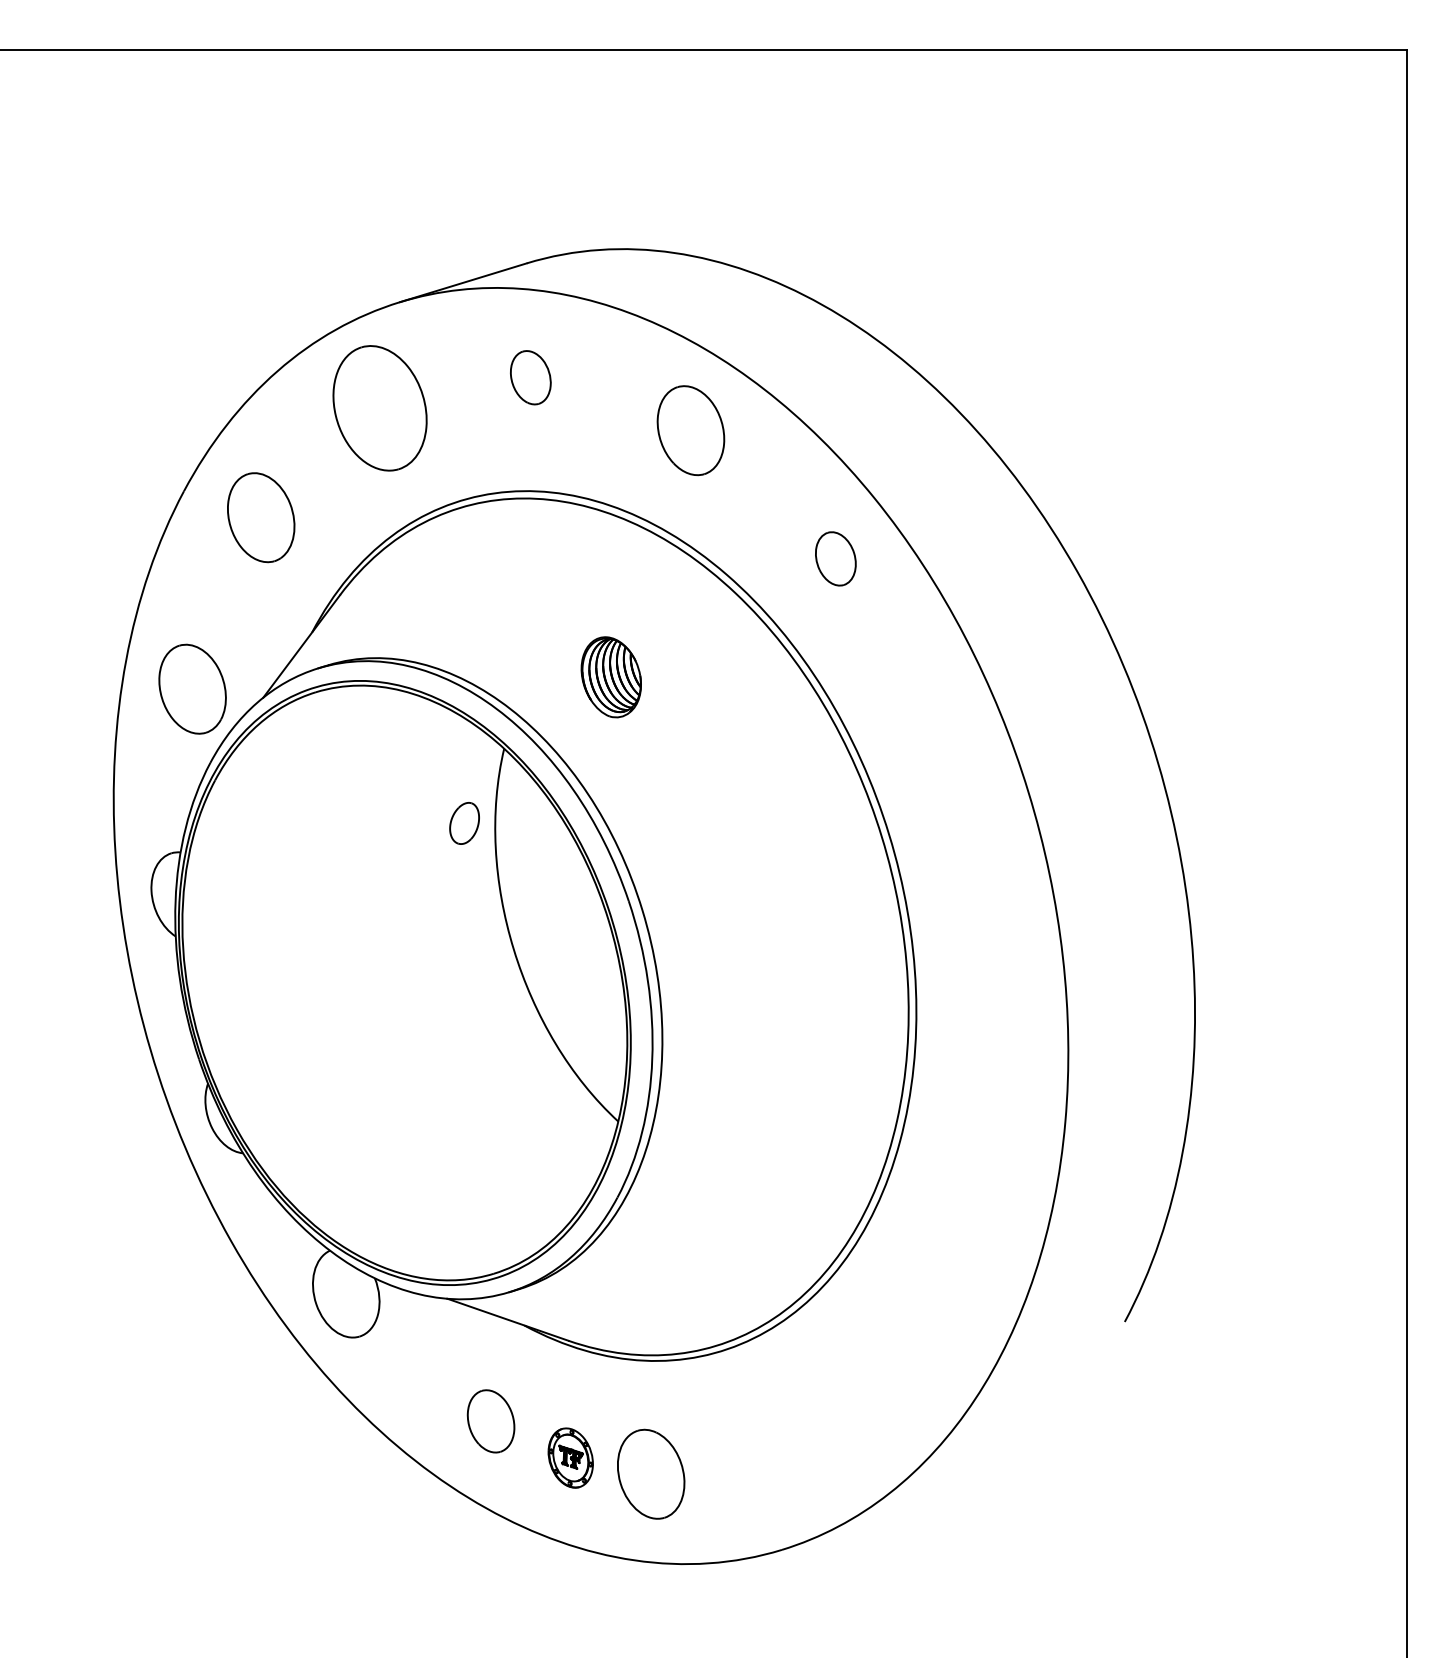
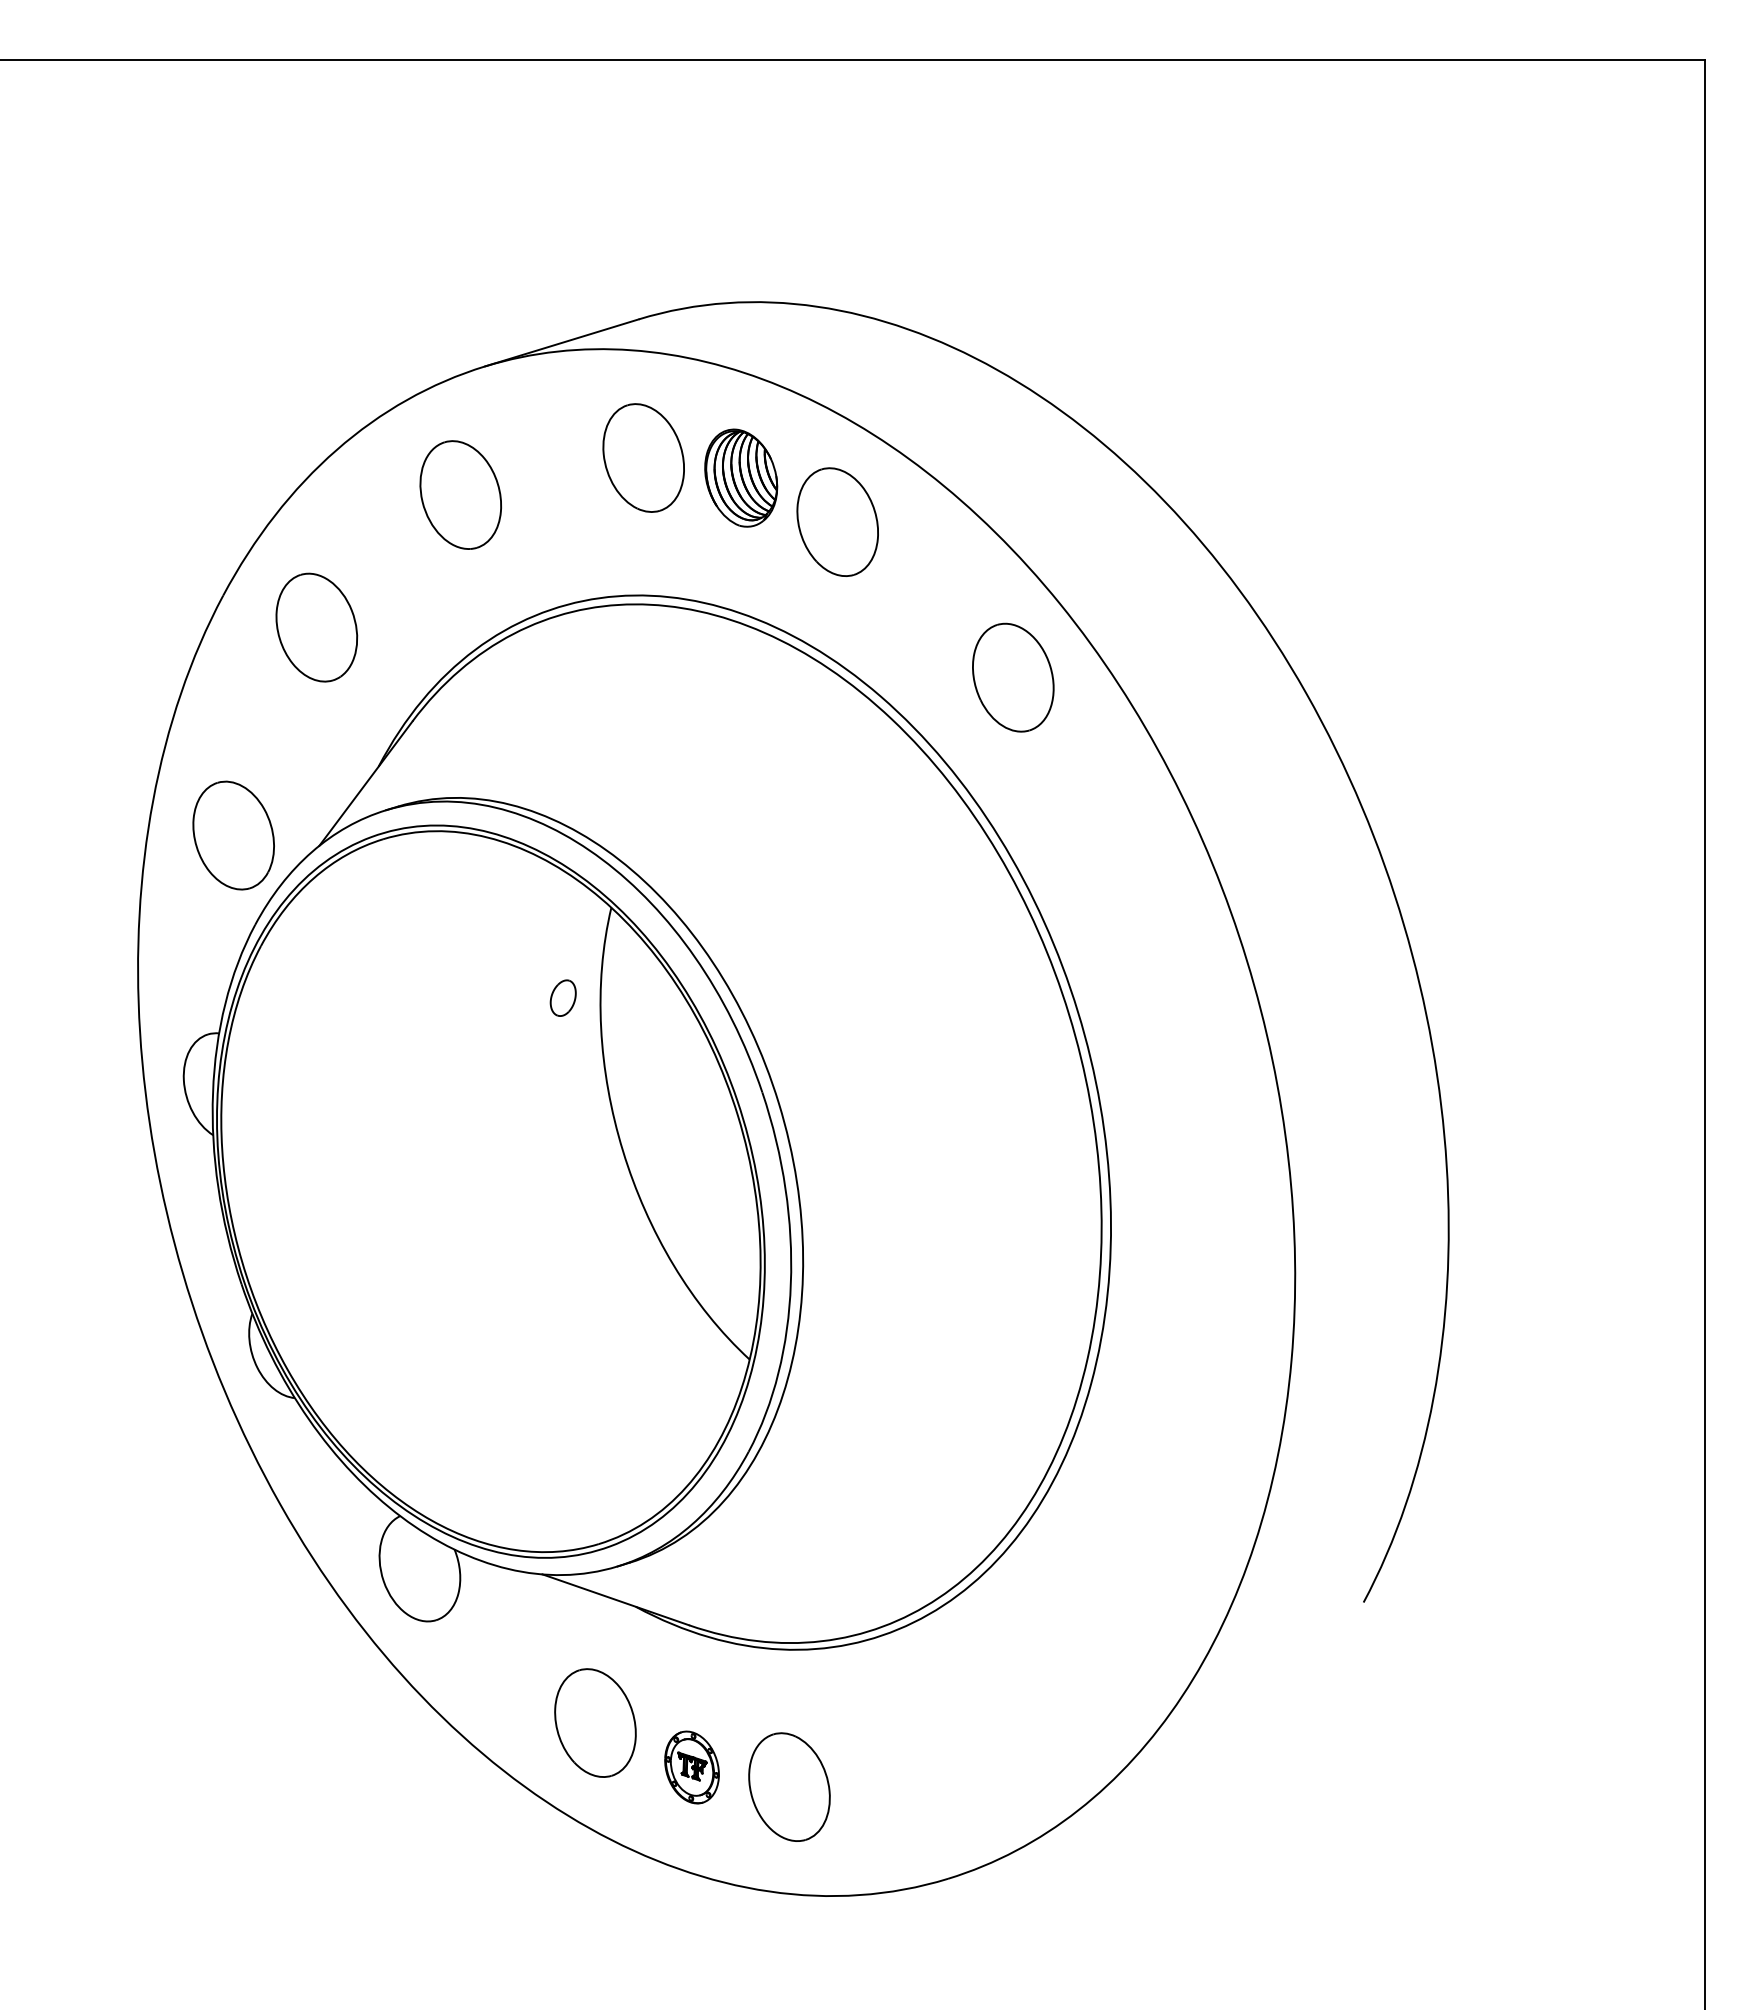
part: (530, 377) -> (643, 457), size x1.67
part: (379, 407) -> (460, 494), size x0.71
part: (835, 558) -> (1013, 677), size x1.67
part: (611, 676) -> (741, 477), moved
part: (463, 822) -> (562, 997), size x0.71
part: (491, 1420) -> (595, 1722), size x1.43

